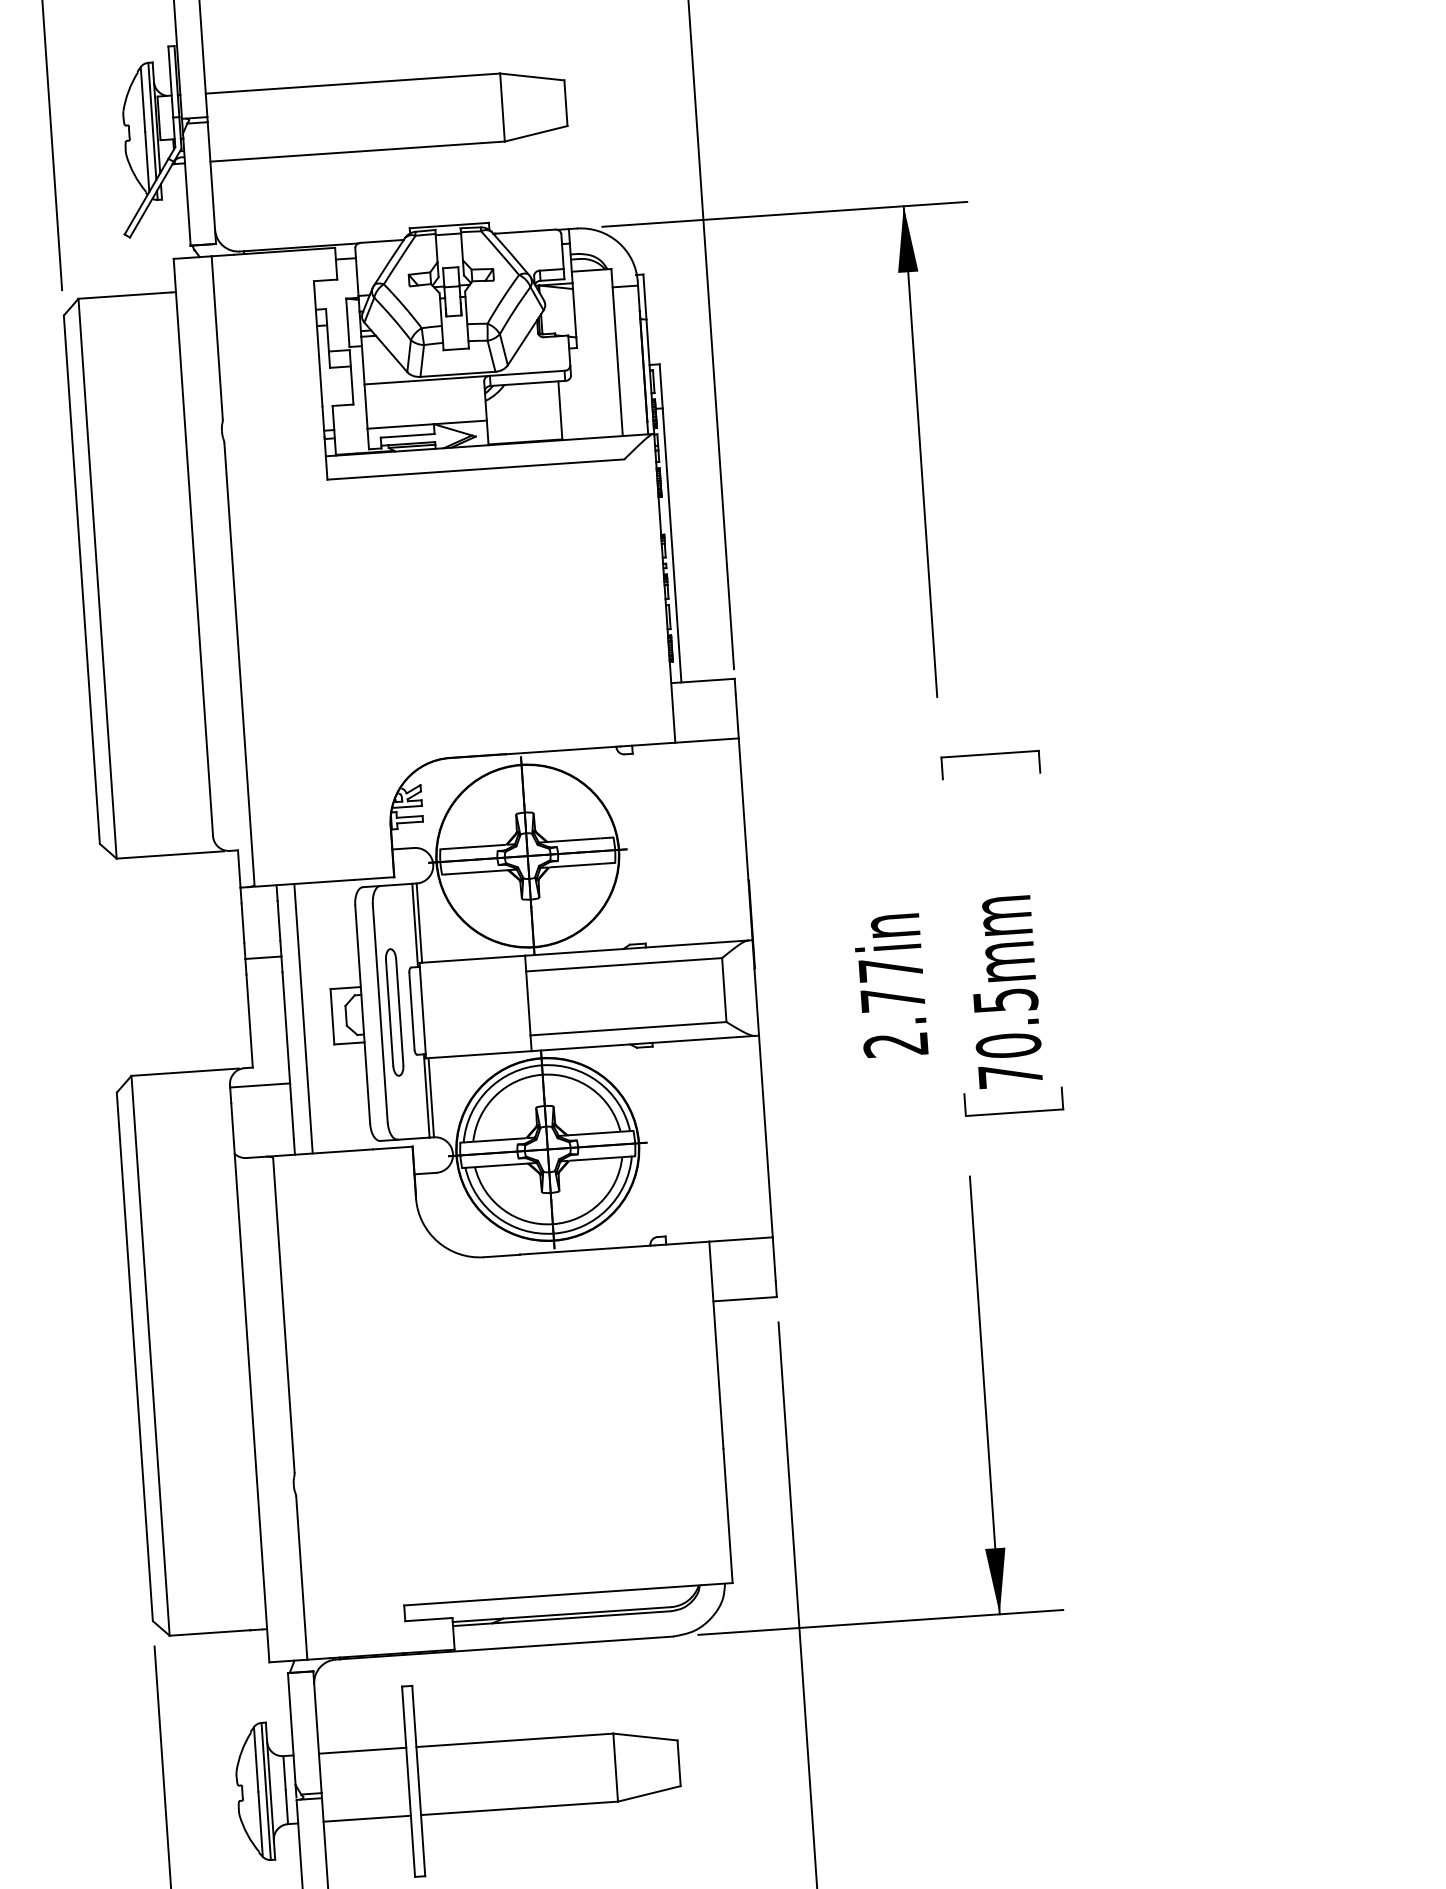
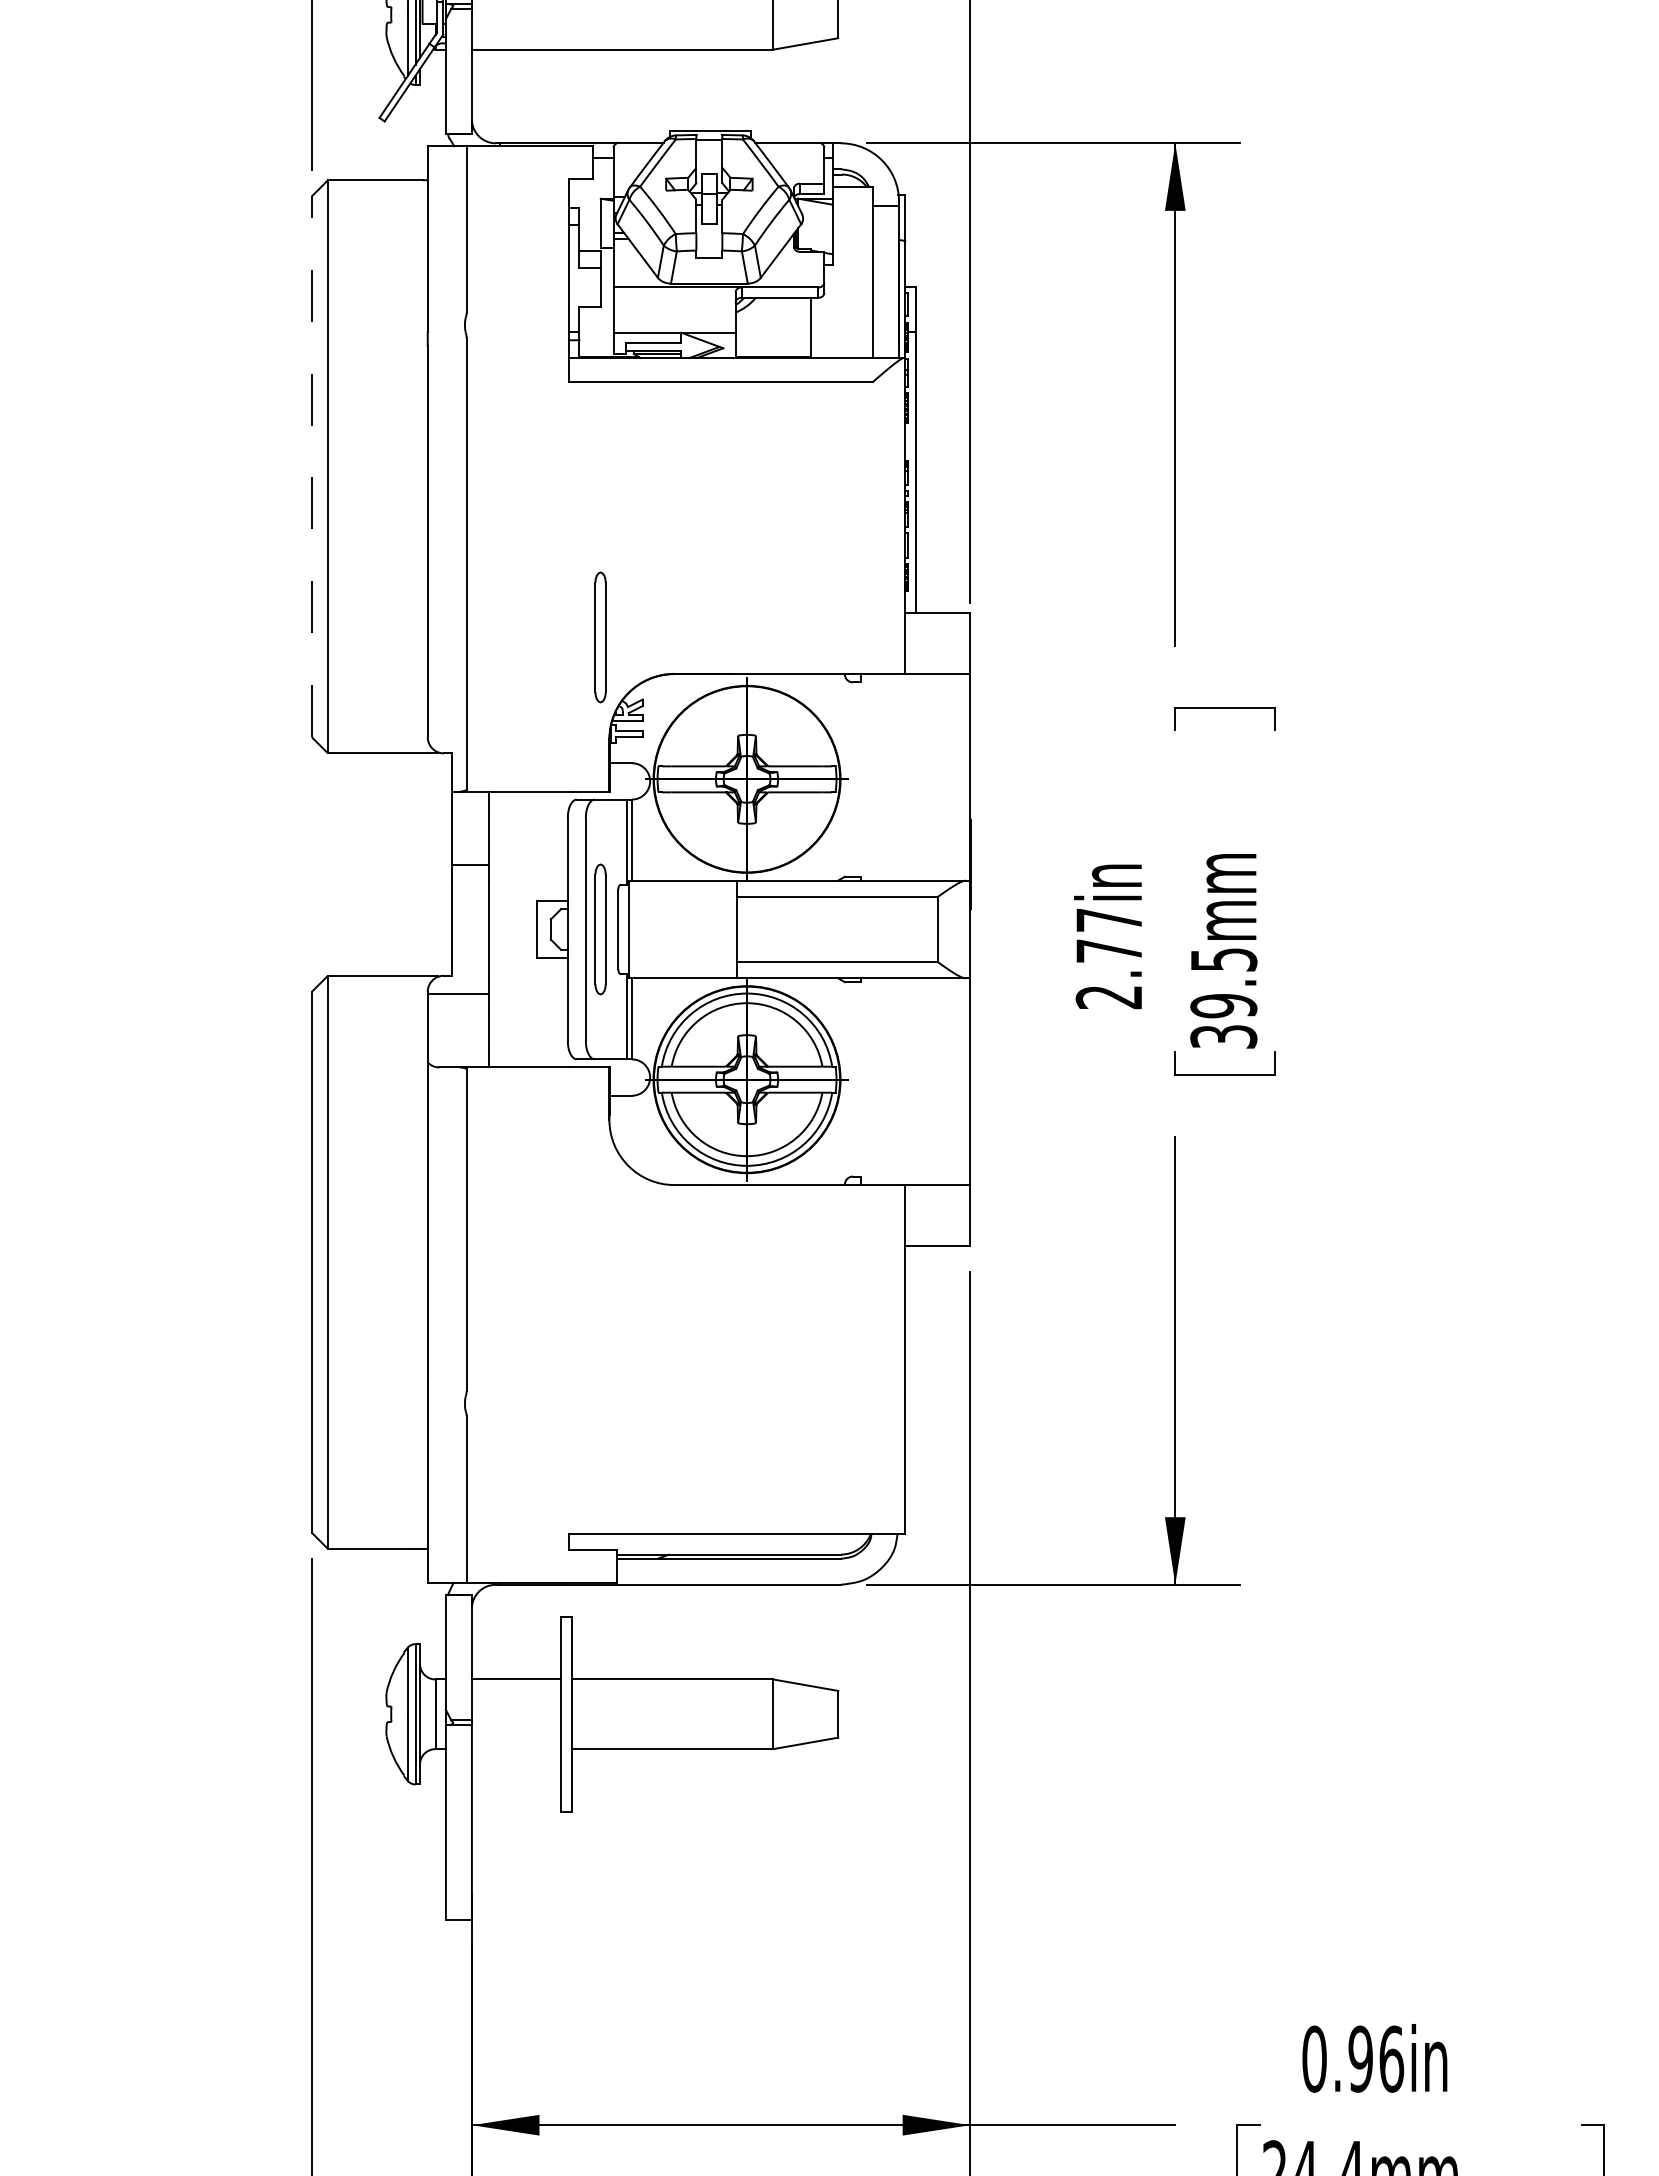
line: (81, 579) -> (311, 466), solid -> dashed
part: (375, 727) -> (600, 637), added
line: (303, 1018) -> (507, 929), removed
text: (1009, 1059) -> (1223, 1020), 70.5mm -> 39.5mm
line: (367, 1819) -> (516, 1749), removed

